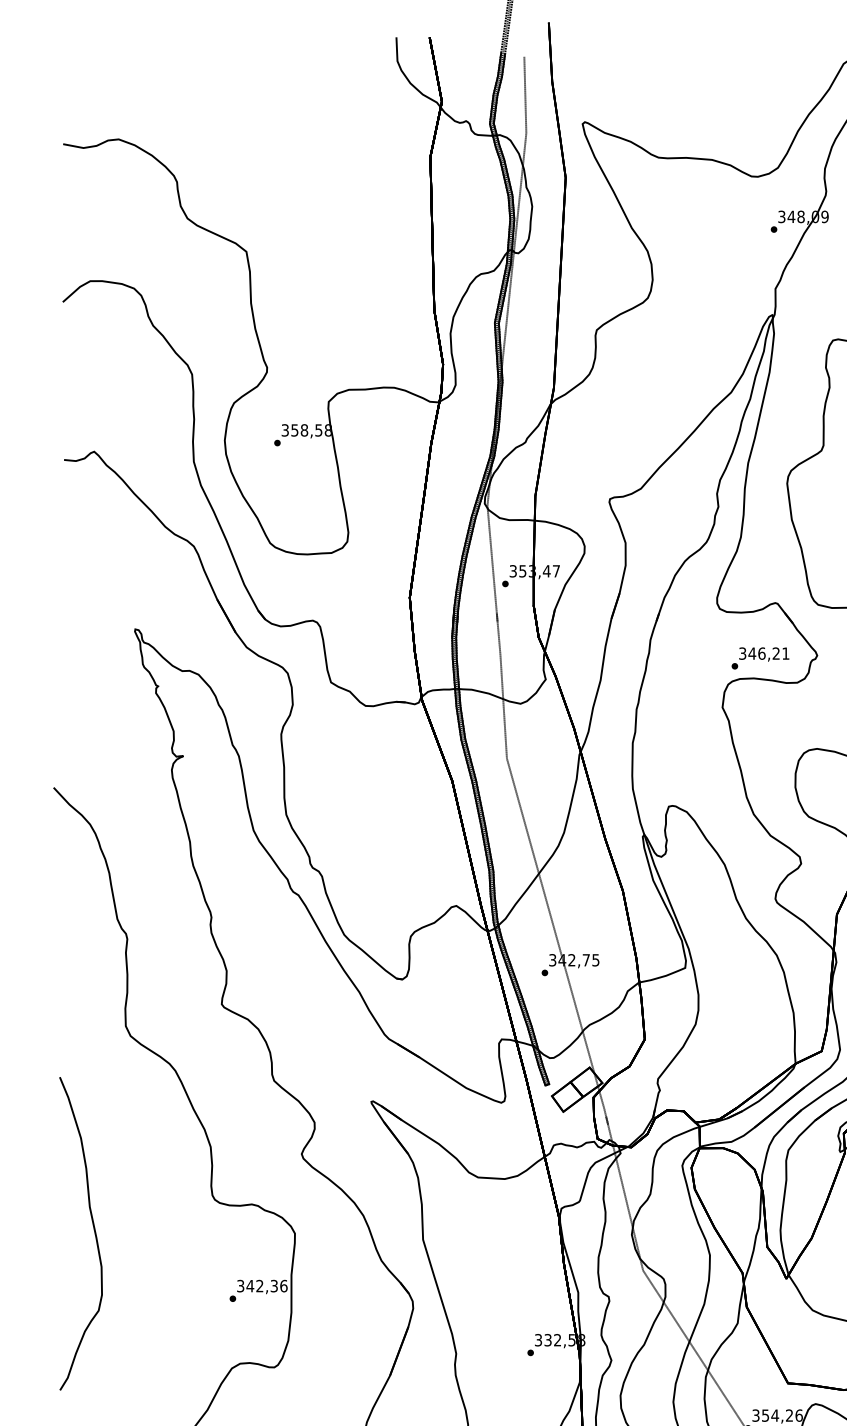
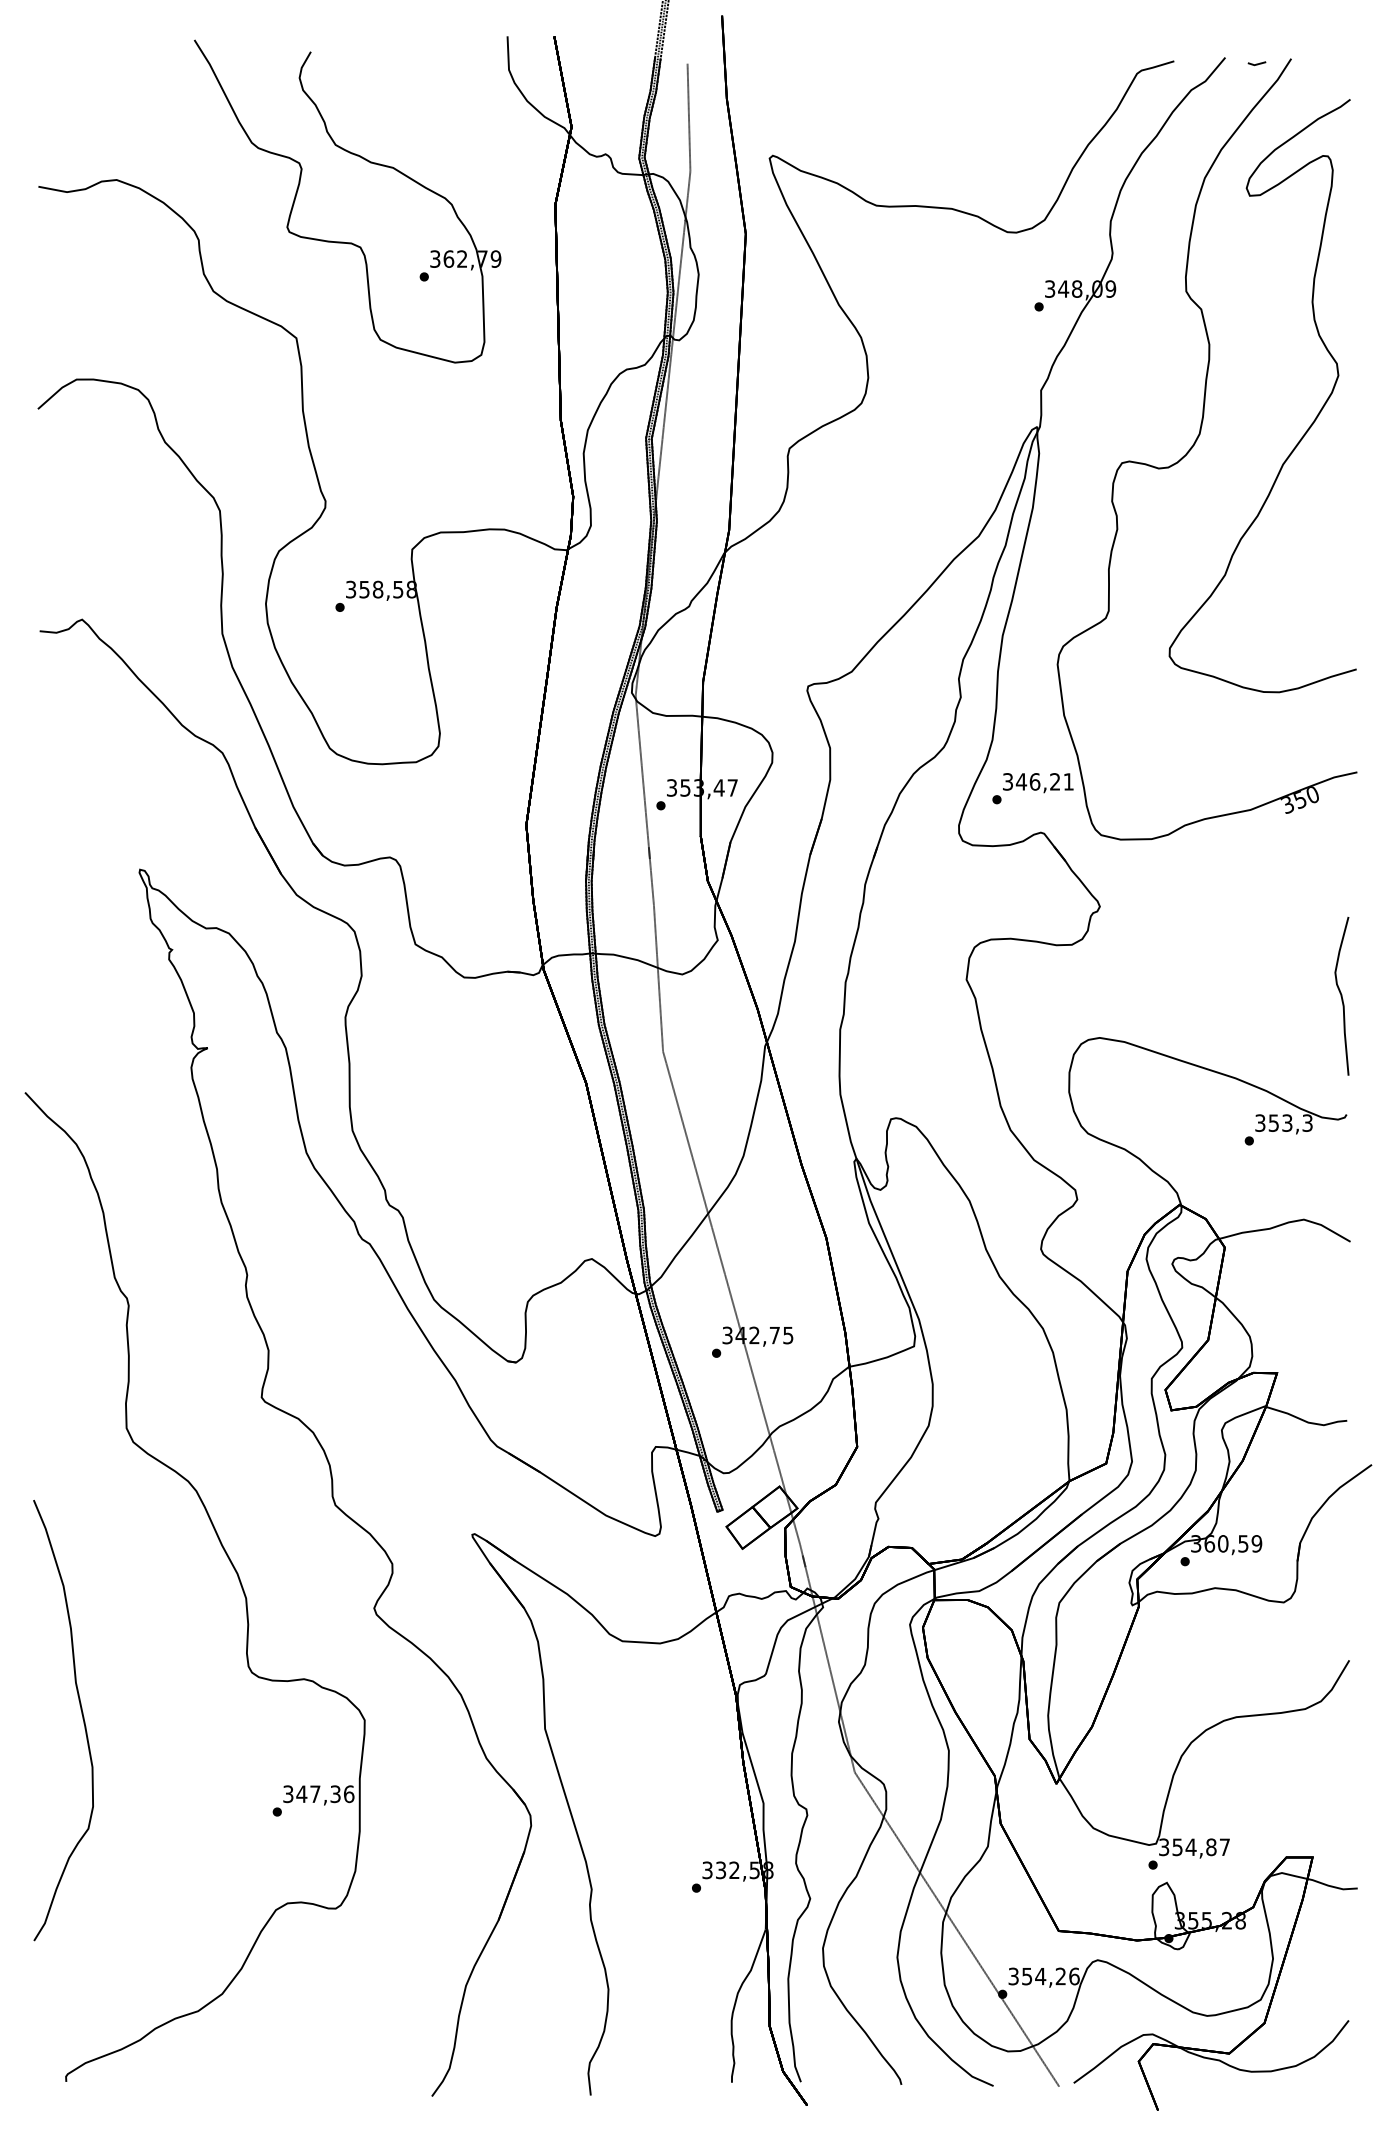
part: (279, 183) -> (343, 241), added
text: (760, 658) -> (1032, 788), moved
text: (260, 1285) -> (315, 1793), 342,36 -> 347,36

